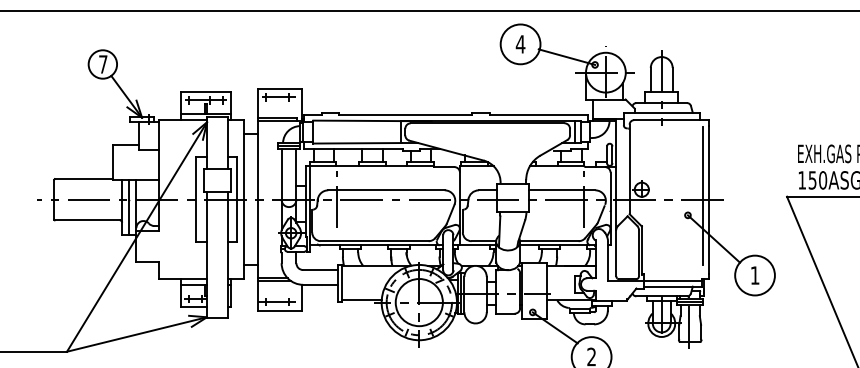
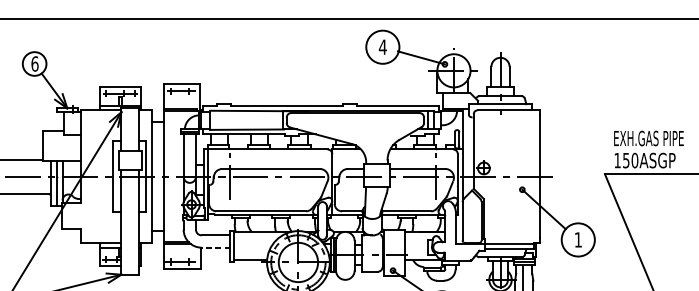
text: (103, 64) -> (35, 64), 7 -> 6
line: (702, 196) -> (534, 174), removed
line: (320, 284) -> (216, 247), solid -> dashed

